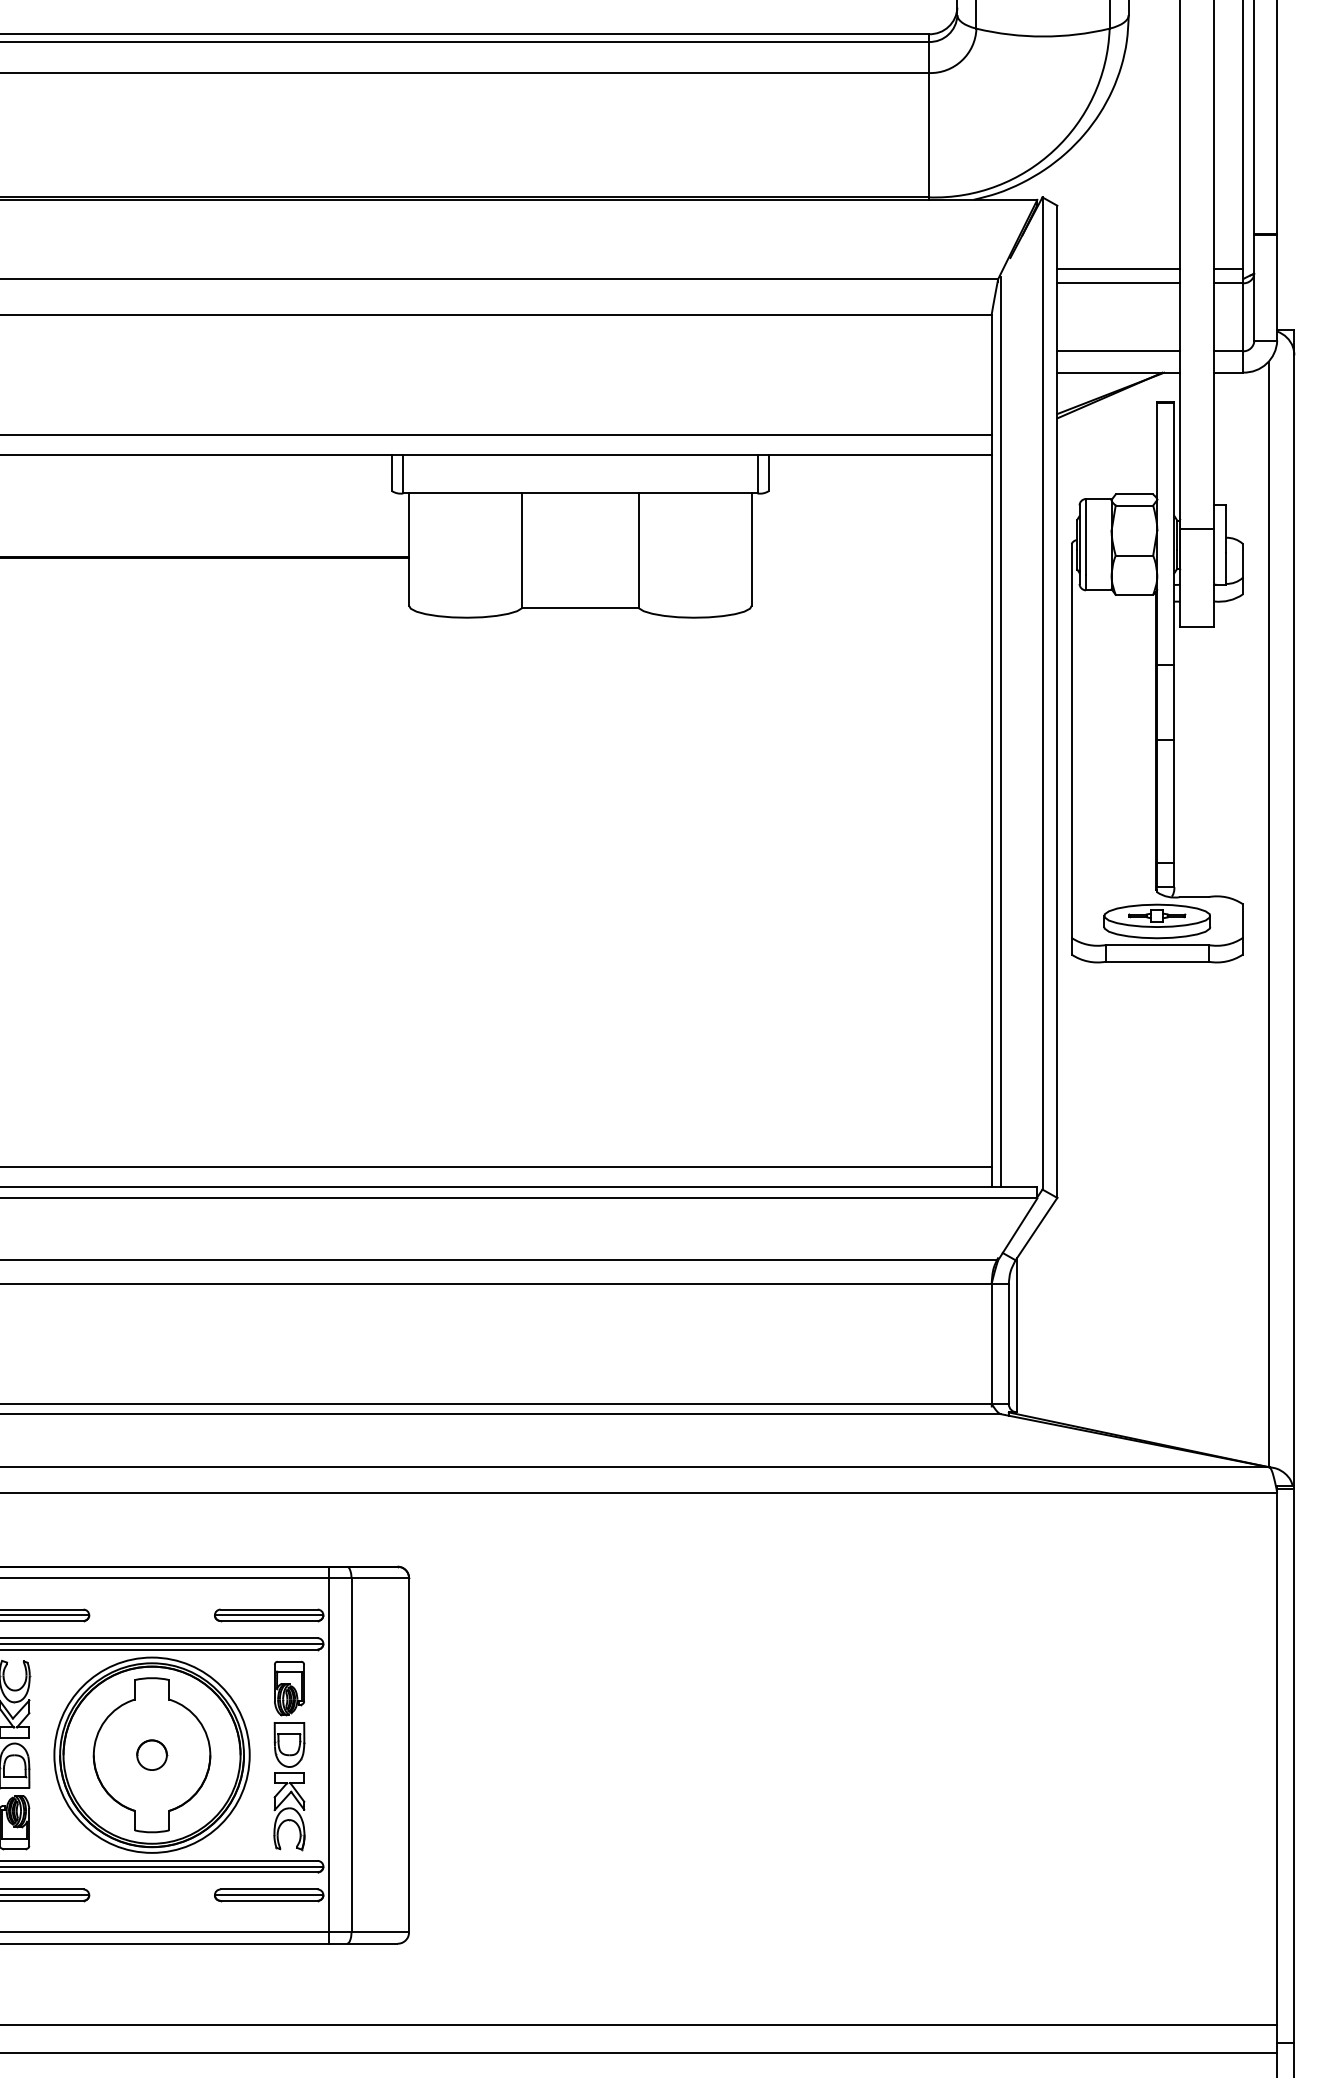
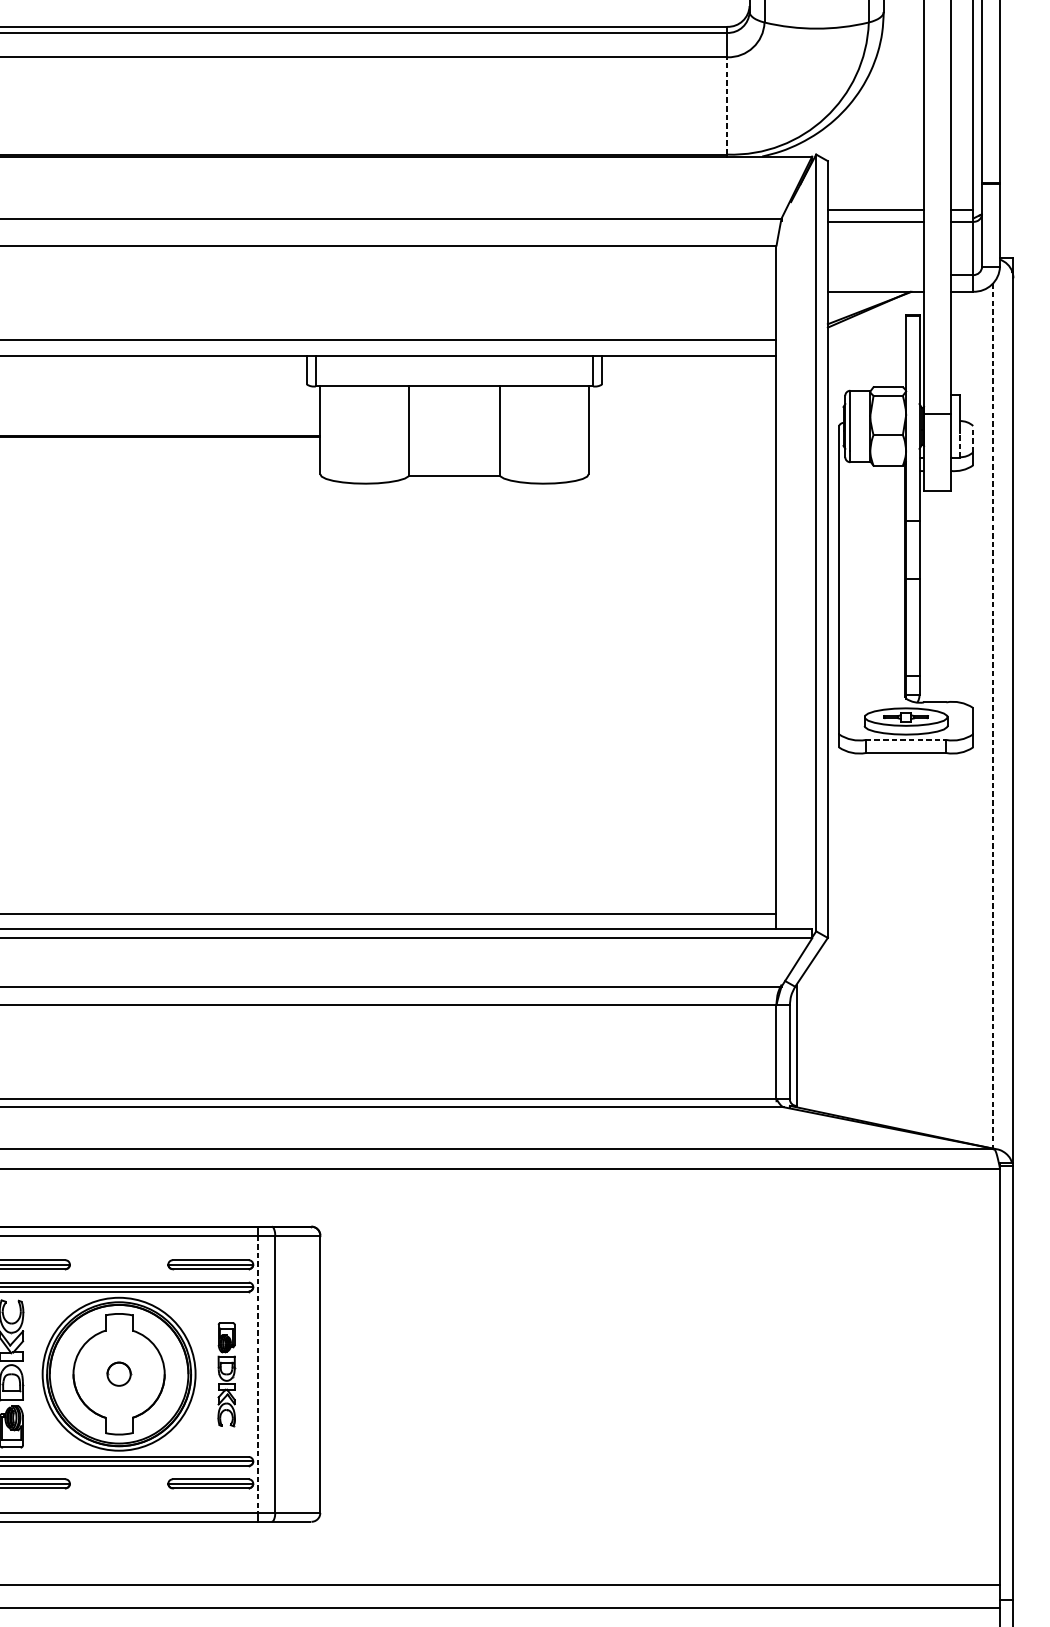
line: (928, 134) -> (726, 105), solid -> dashed
line: (1118, 351) -> (875, 275), removed
line: (1242, 560) -> (972, 438), solid -> dashed
line: (1225, 568) -> (959, 445), solid -> dashed
line: (1000, 731) -> (783, 572), removed
line: (1268, 914) -> (993, 716), solid -> dashed
line: (1157, 945) -> (906, 740), solid -> dashed
part: (289, 1755) -> (226, 1374), size x0.7
line: (329, 1755) -> (258, 1374), solid -> dashed

